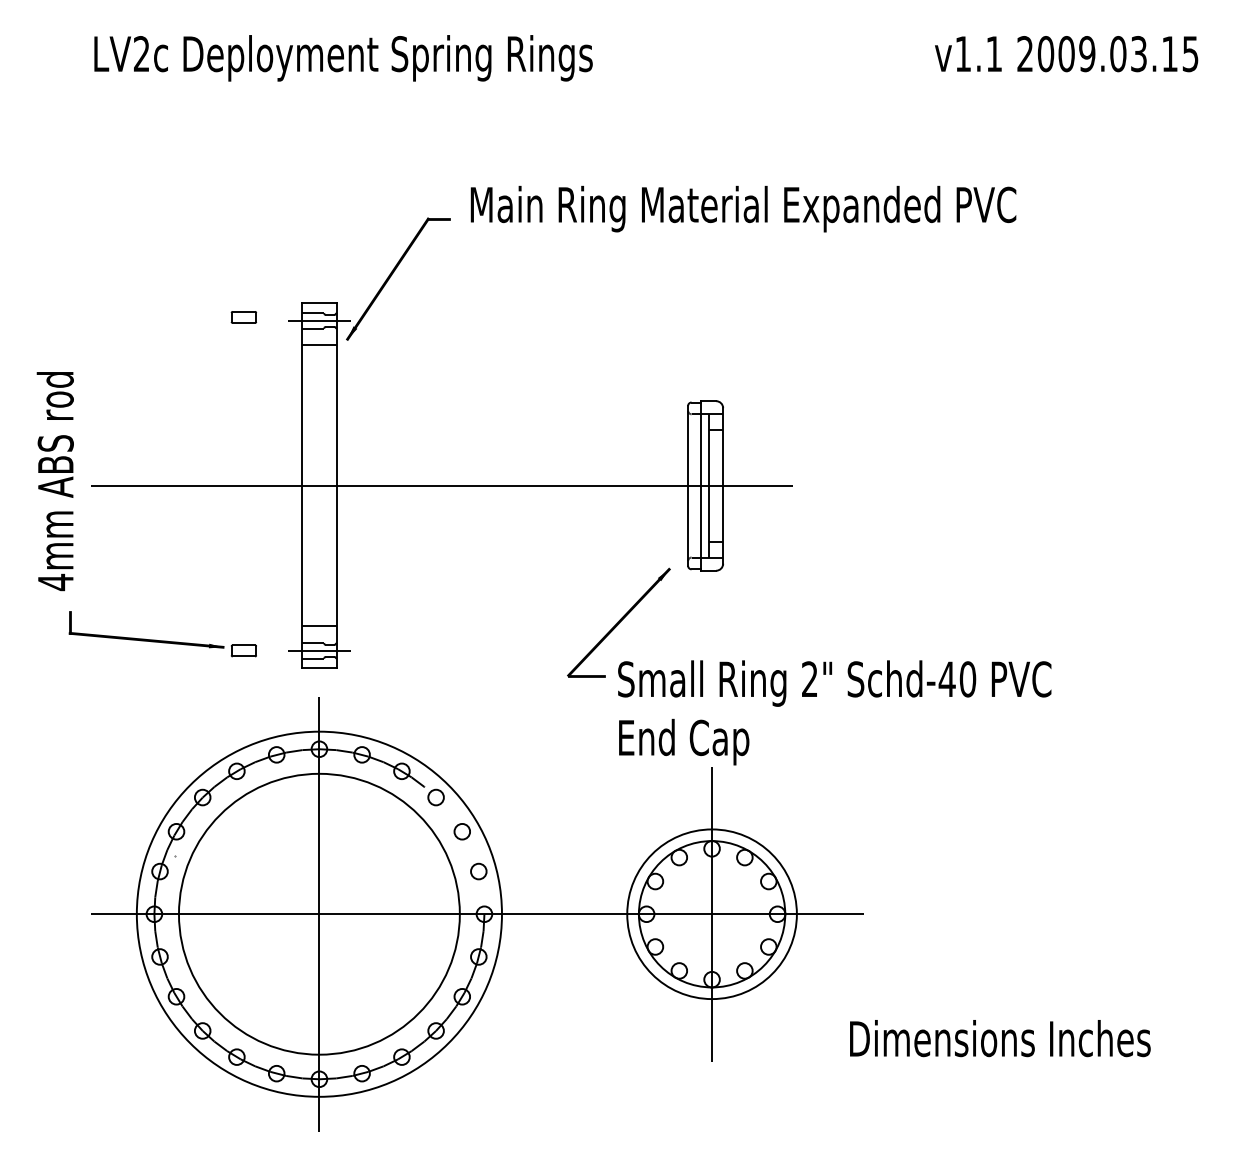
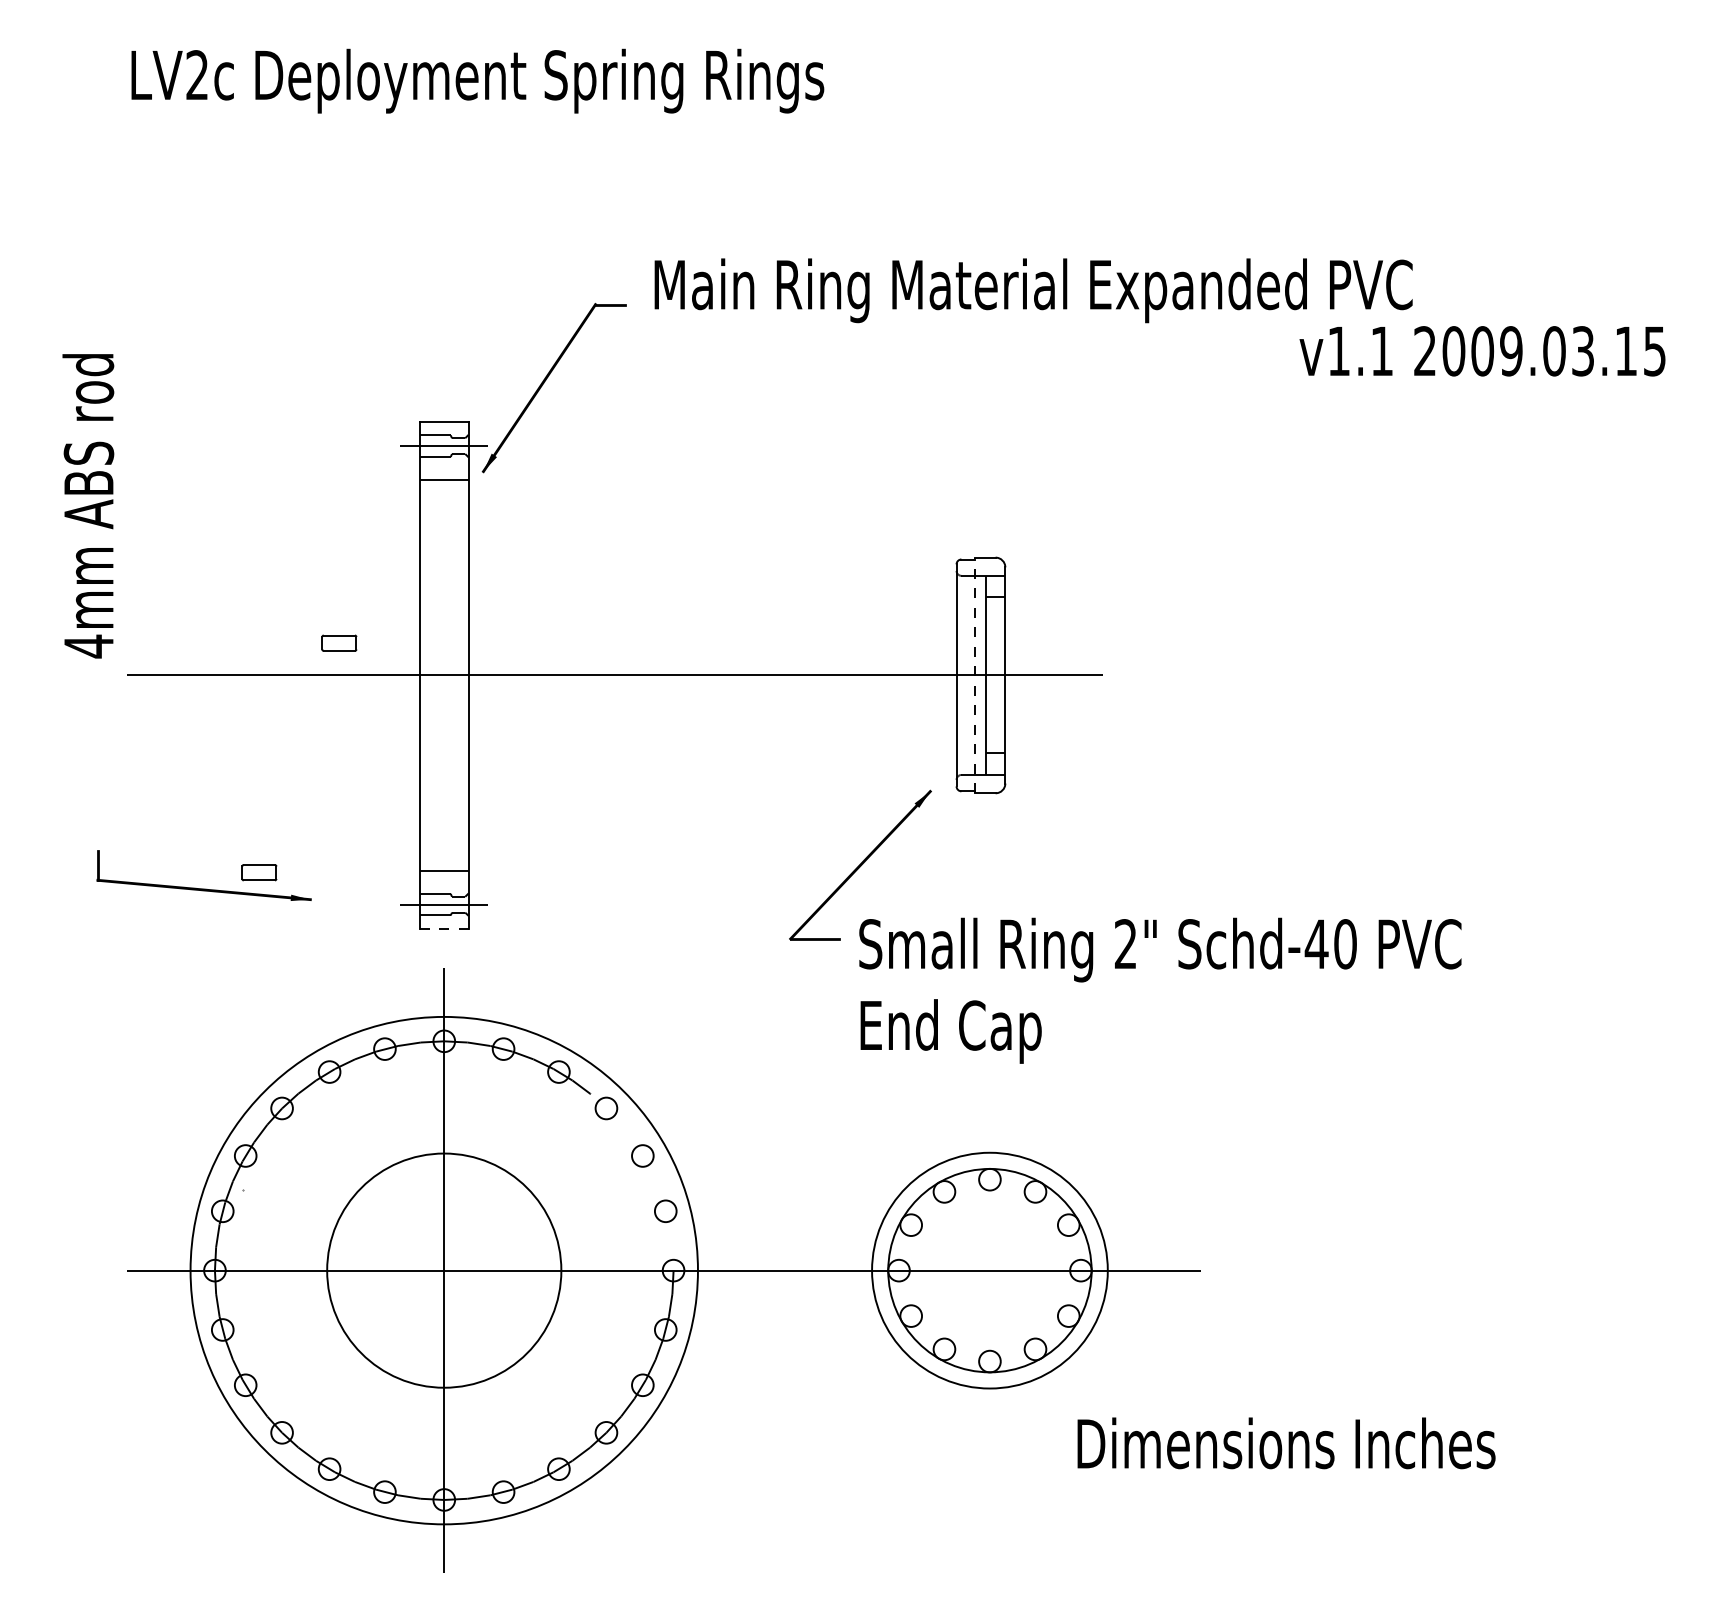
text: (1066, 54) -> (1482, 351), moved
part: (244, 316) -> (339, 642), moved
text: (55, 481) -> (88, 506), moved
line: (700, 485) -> (974, 675), solid -> dashed
part: (244, 650) -> (259, 872), moved
line: (319, 668) -> (444, 929), solid -> dashed
circle: (319, 914) -> (444, 1270), size x0.6
line: (711, 914) -> (989, 1270), removed
text: (1000, 1038) -> (1286, 1443), moved

